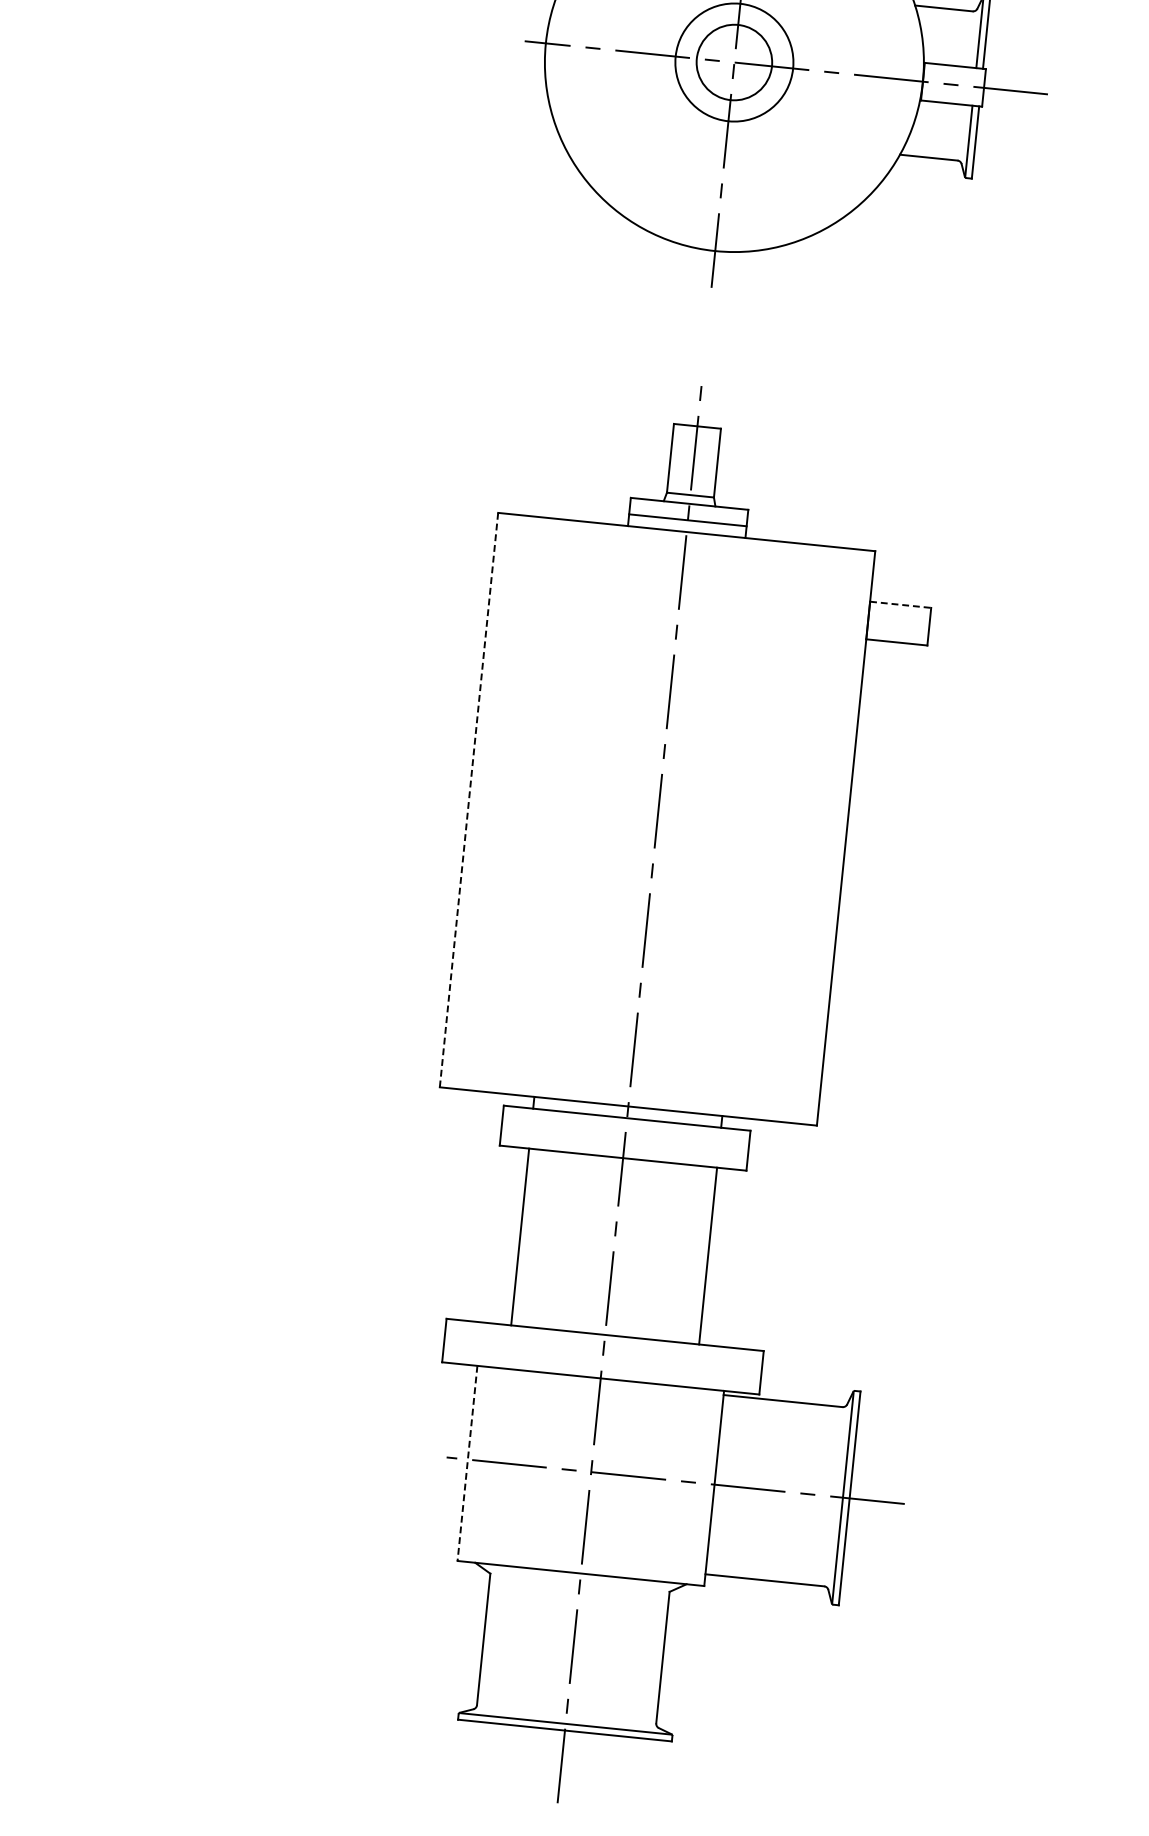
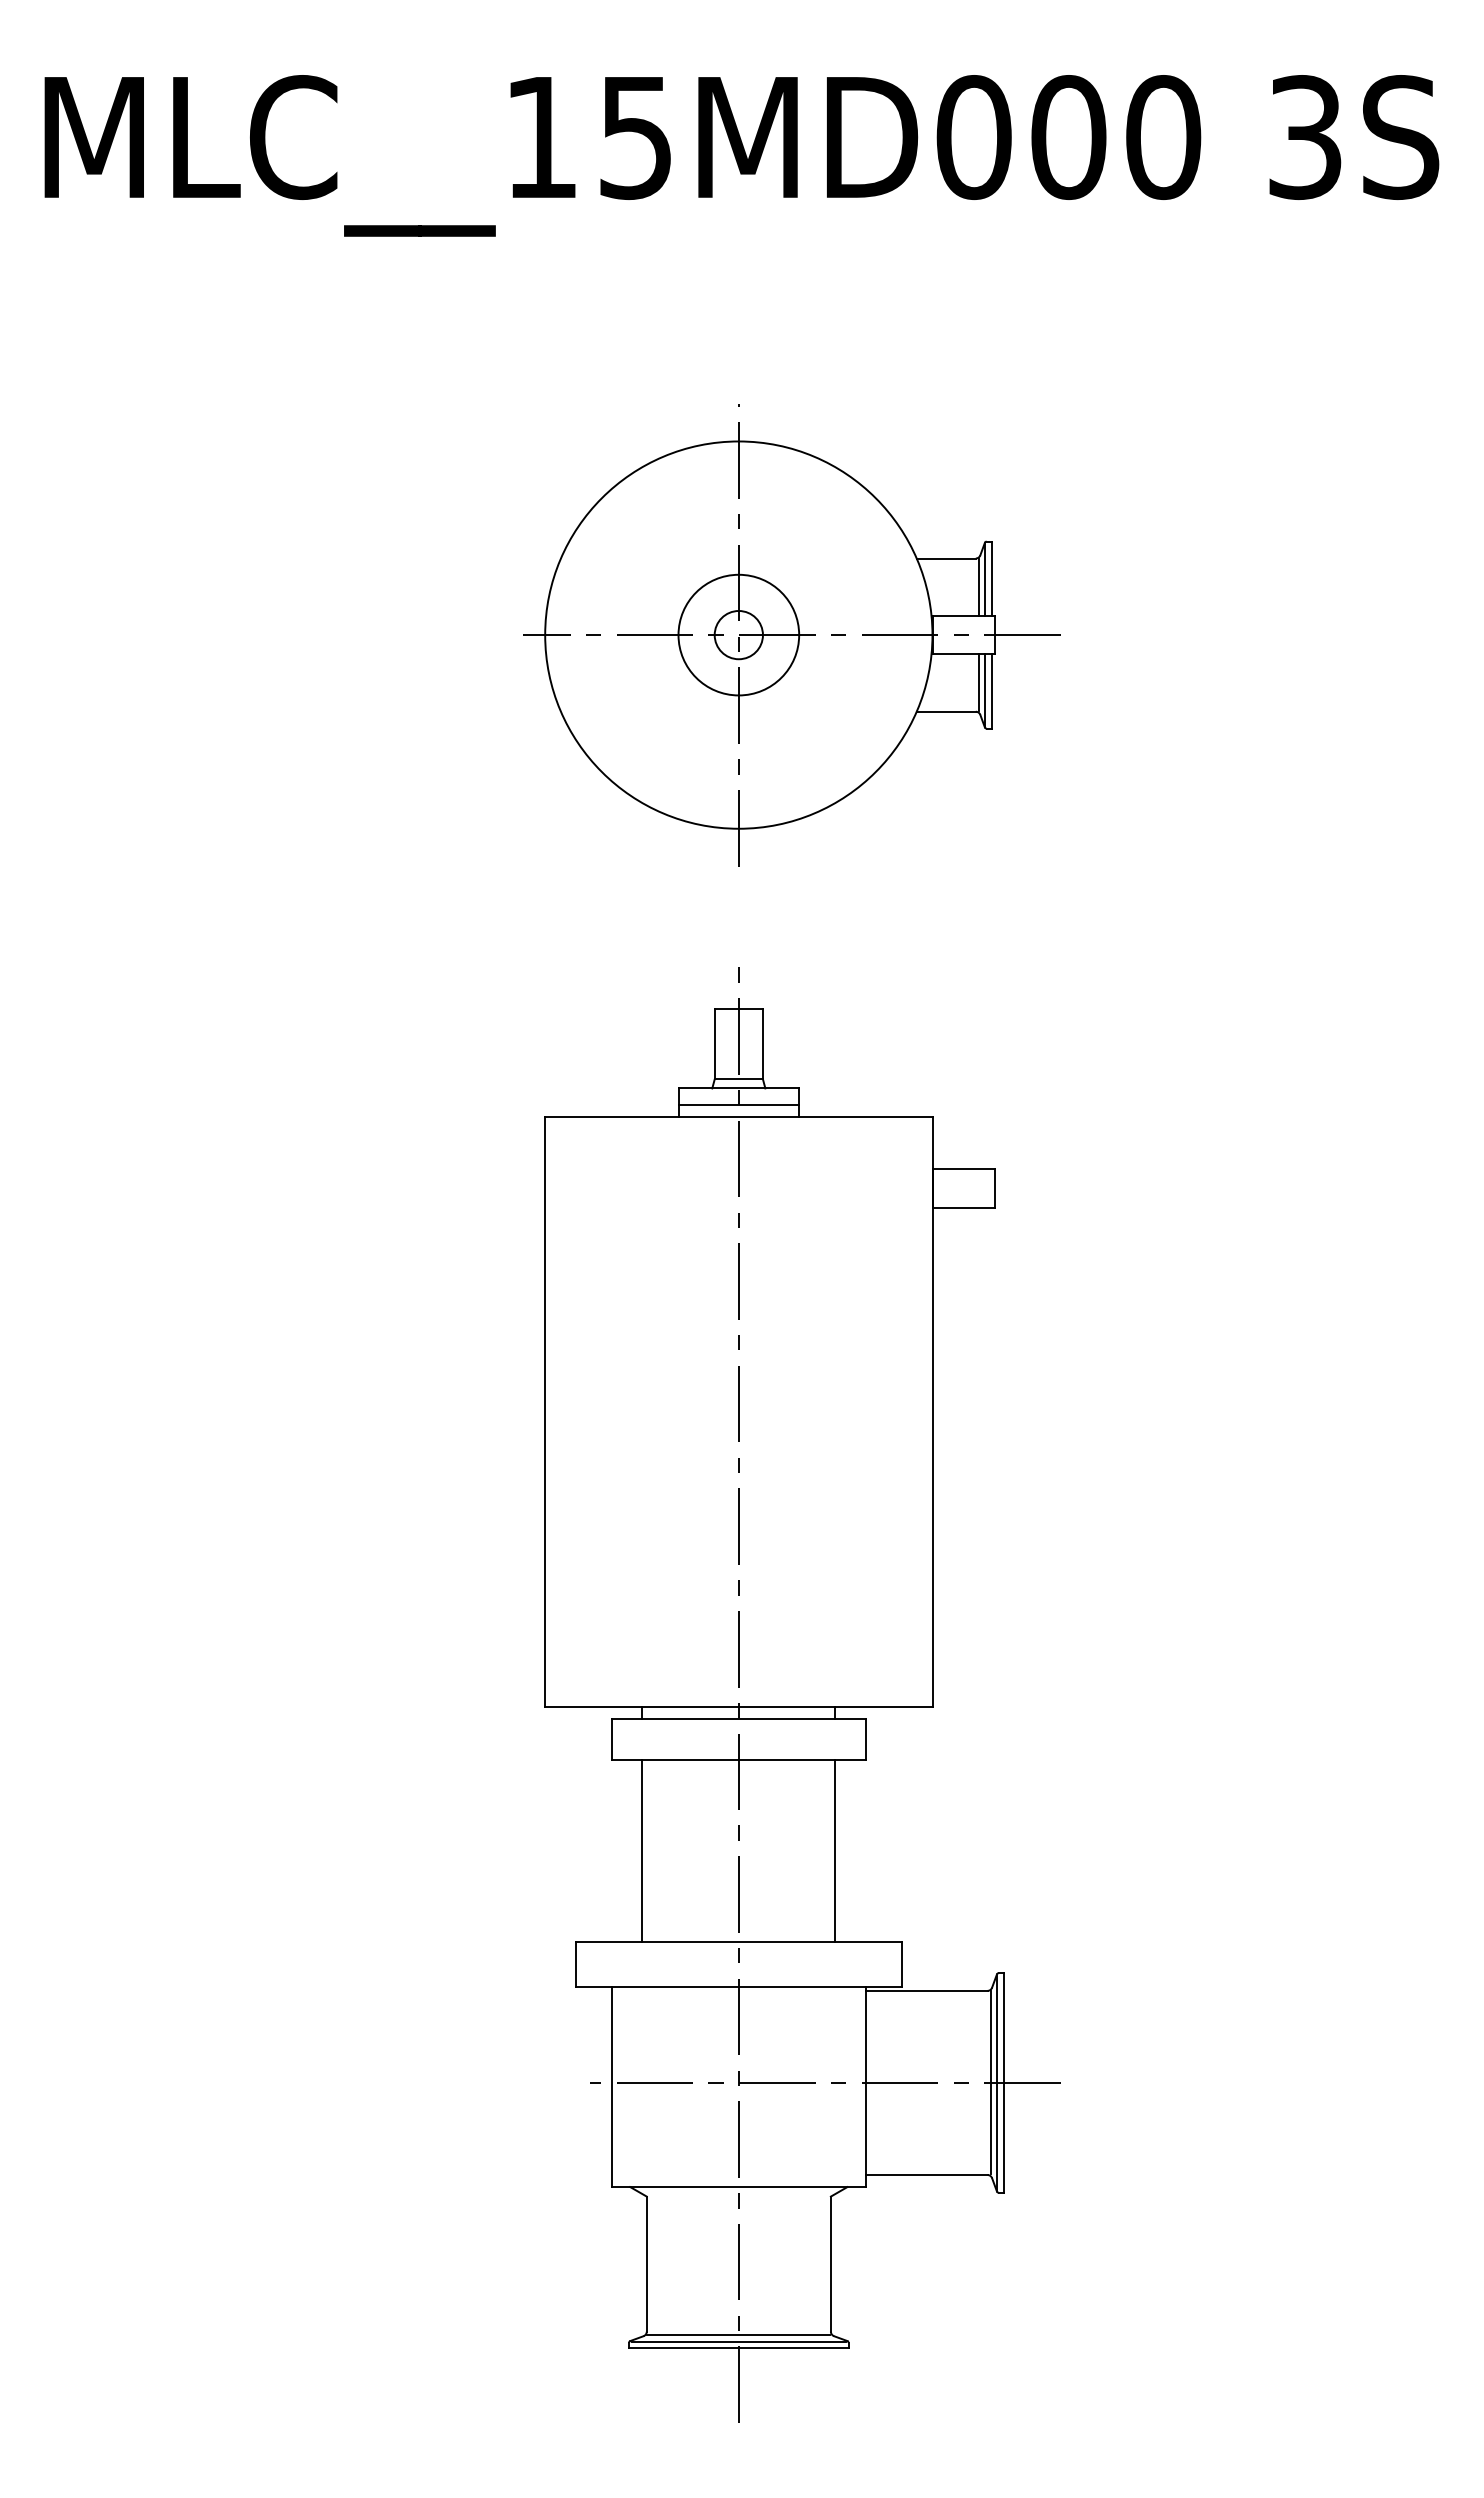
line: (973, 39) -> (979, 587), added
circle: (734, 61) -> (738, 634), size x0.62
line: (964, 132) -> (979, 682), added
line: (901, 605) -> (964, 1169), dashed -> solid
line: (469, 800) -> (545, 1412), dashed -> solid
line: (467, 1464) -> (612, 2087), dashed -> solid
line: (836, 1496) -> (990, 2082), added
line: (565, 1717) -> (738, 2335), added

